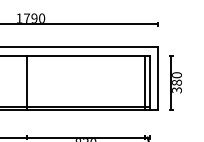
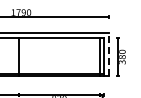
line: (158, 78) -> (109, 54), solid -> dashed

